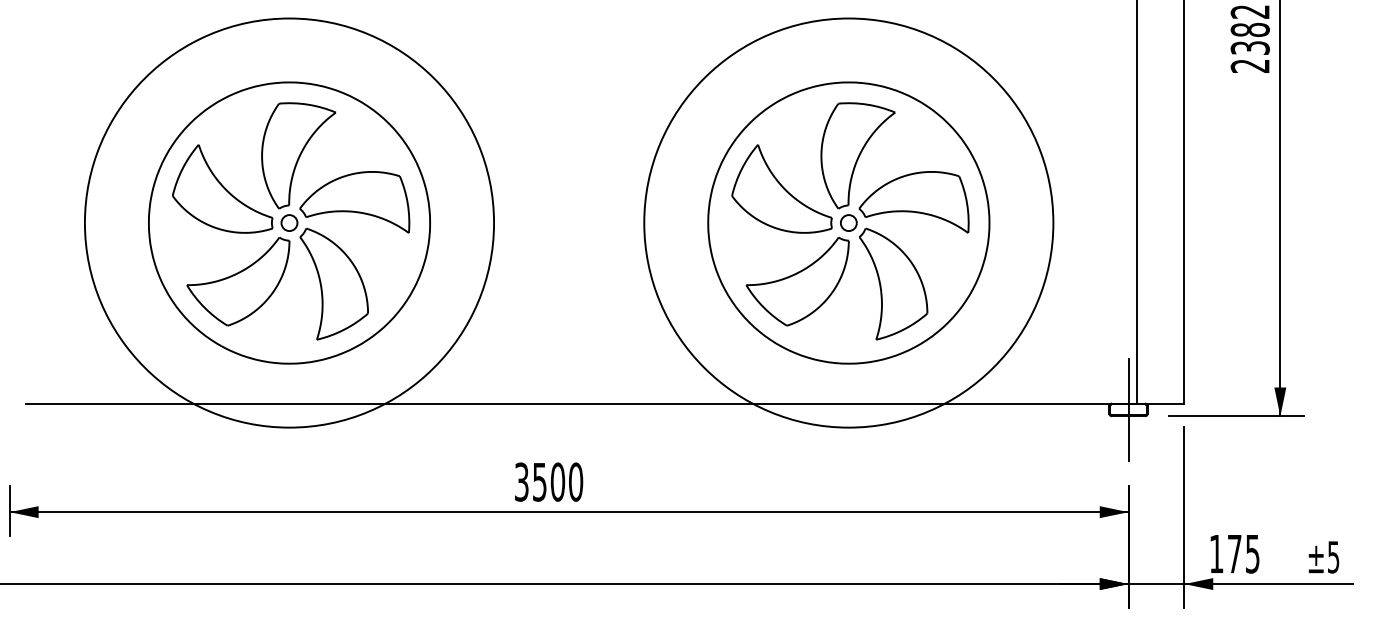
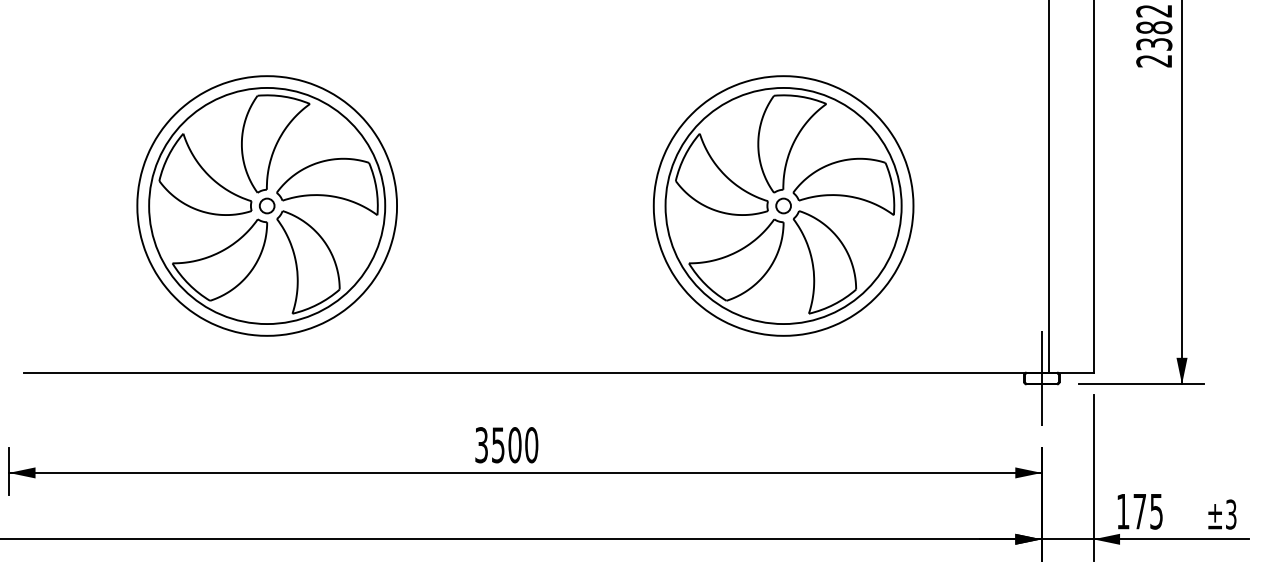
circle: (289, 222) -> (267, 205), size x0.62
circle: (848, 222) -> (783, 205), size x0.62
text: (1333, 556) -> (1231, 513), ±5 -> ±3

